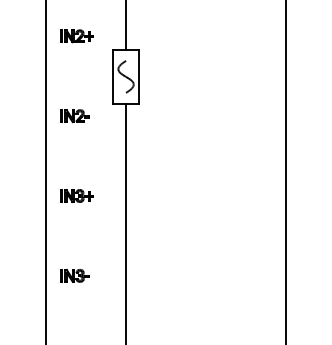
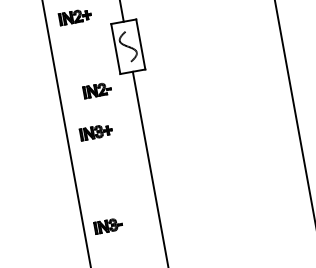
part: (74, 116) -> (96, 90), moved
part: (76, 195) -> (95, 131), moved
part: (74, 275) -> (107, 225), moved

